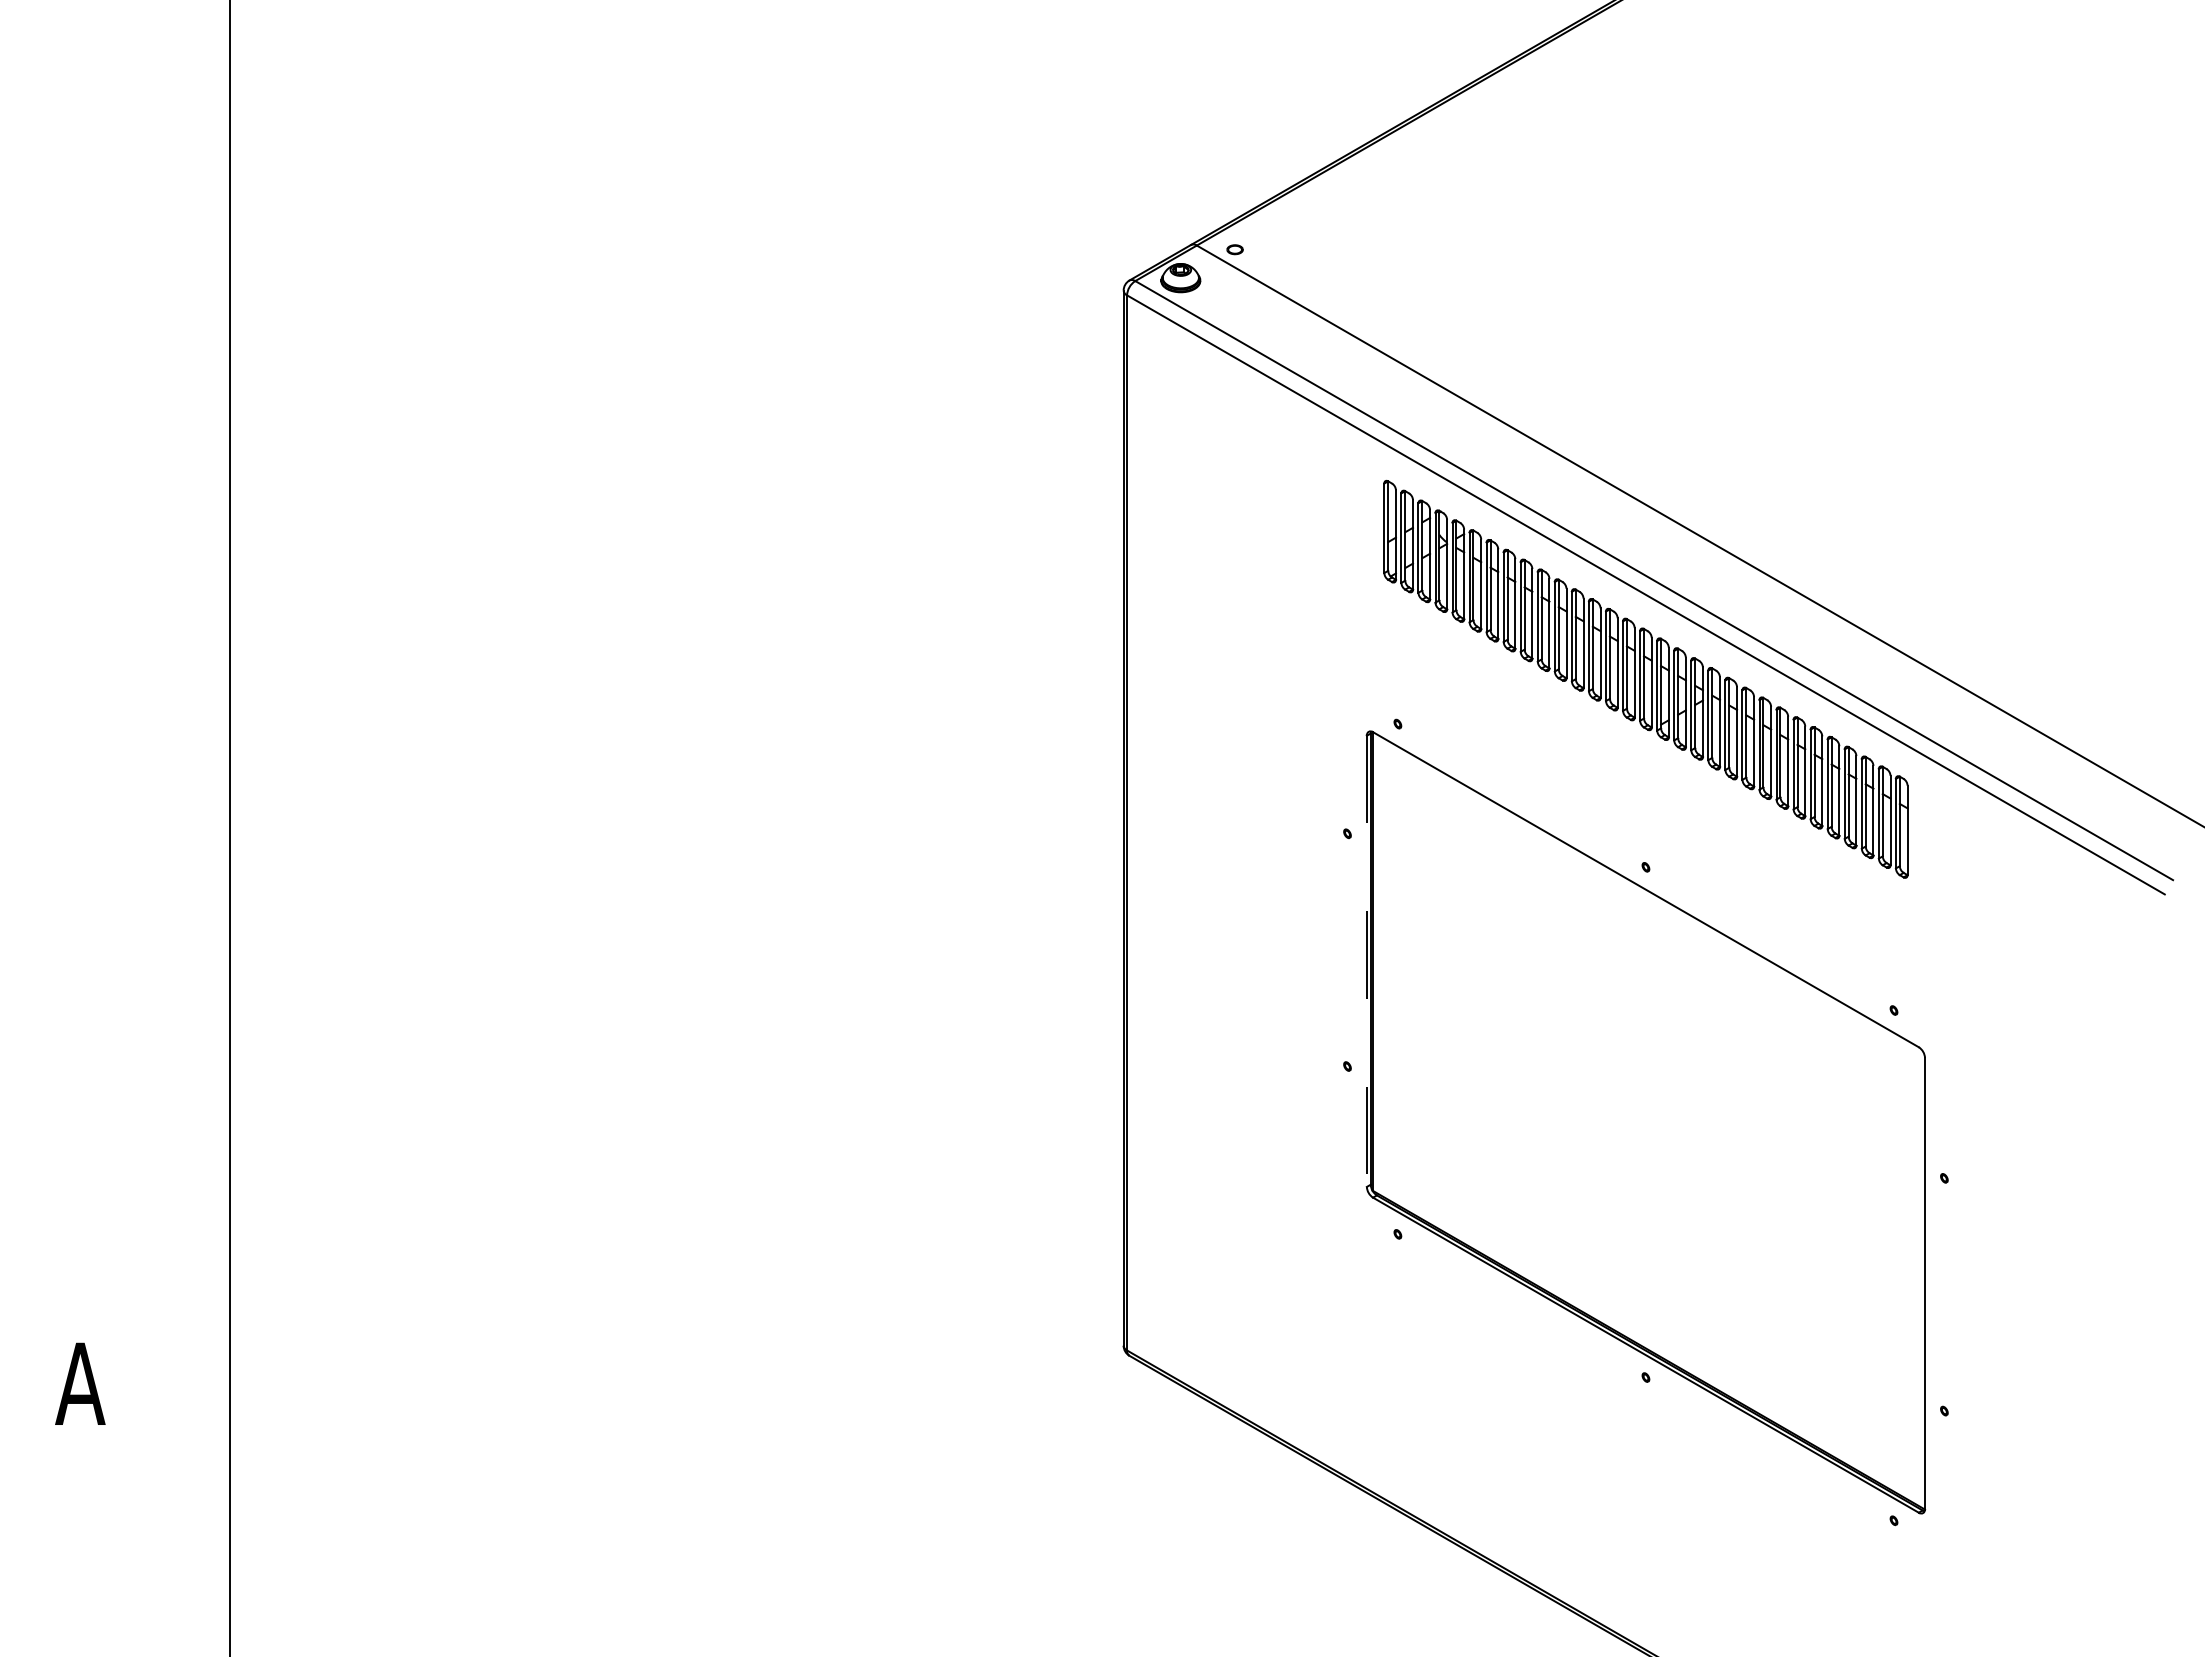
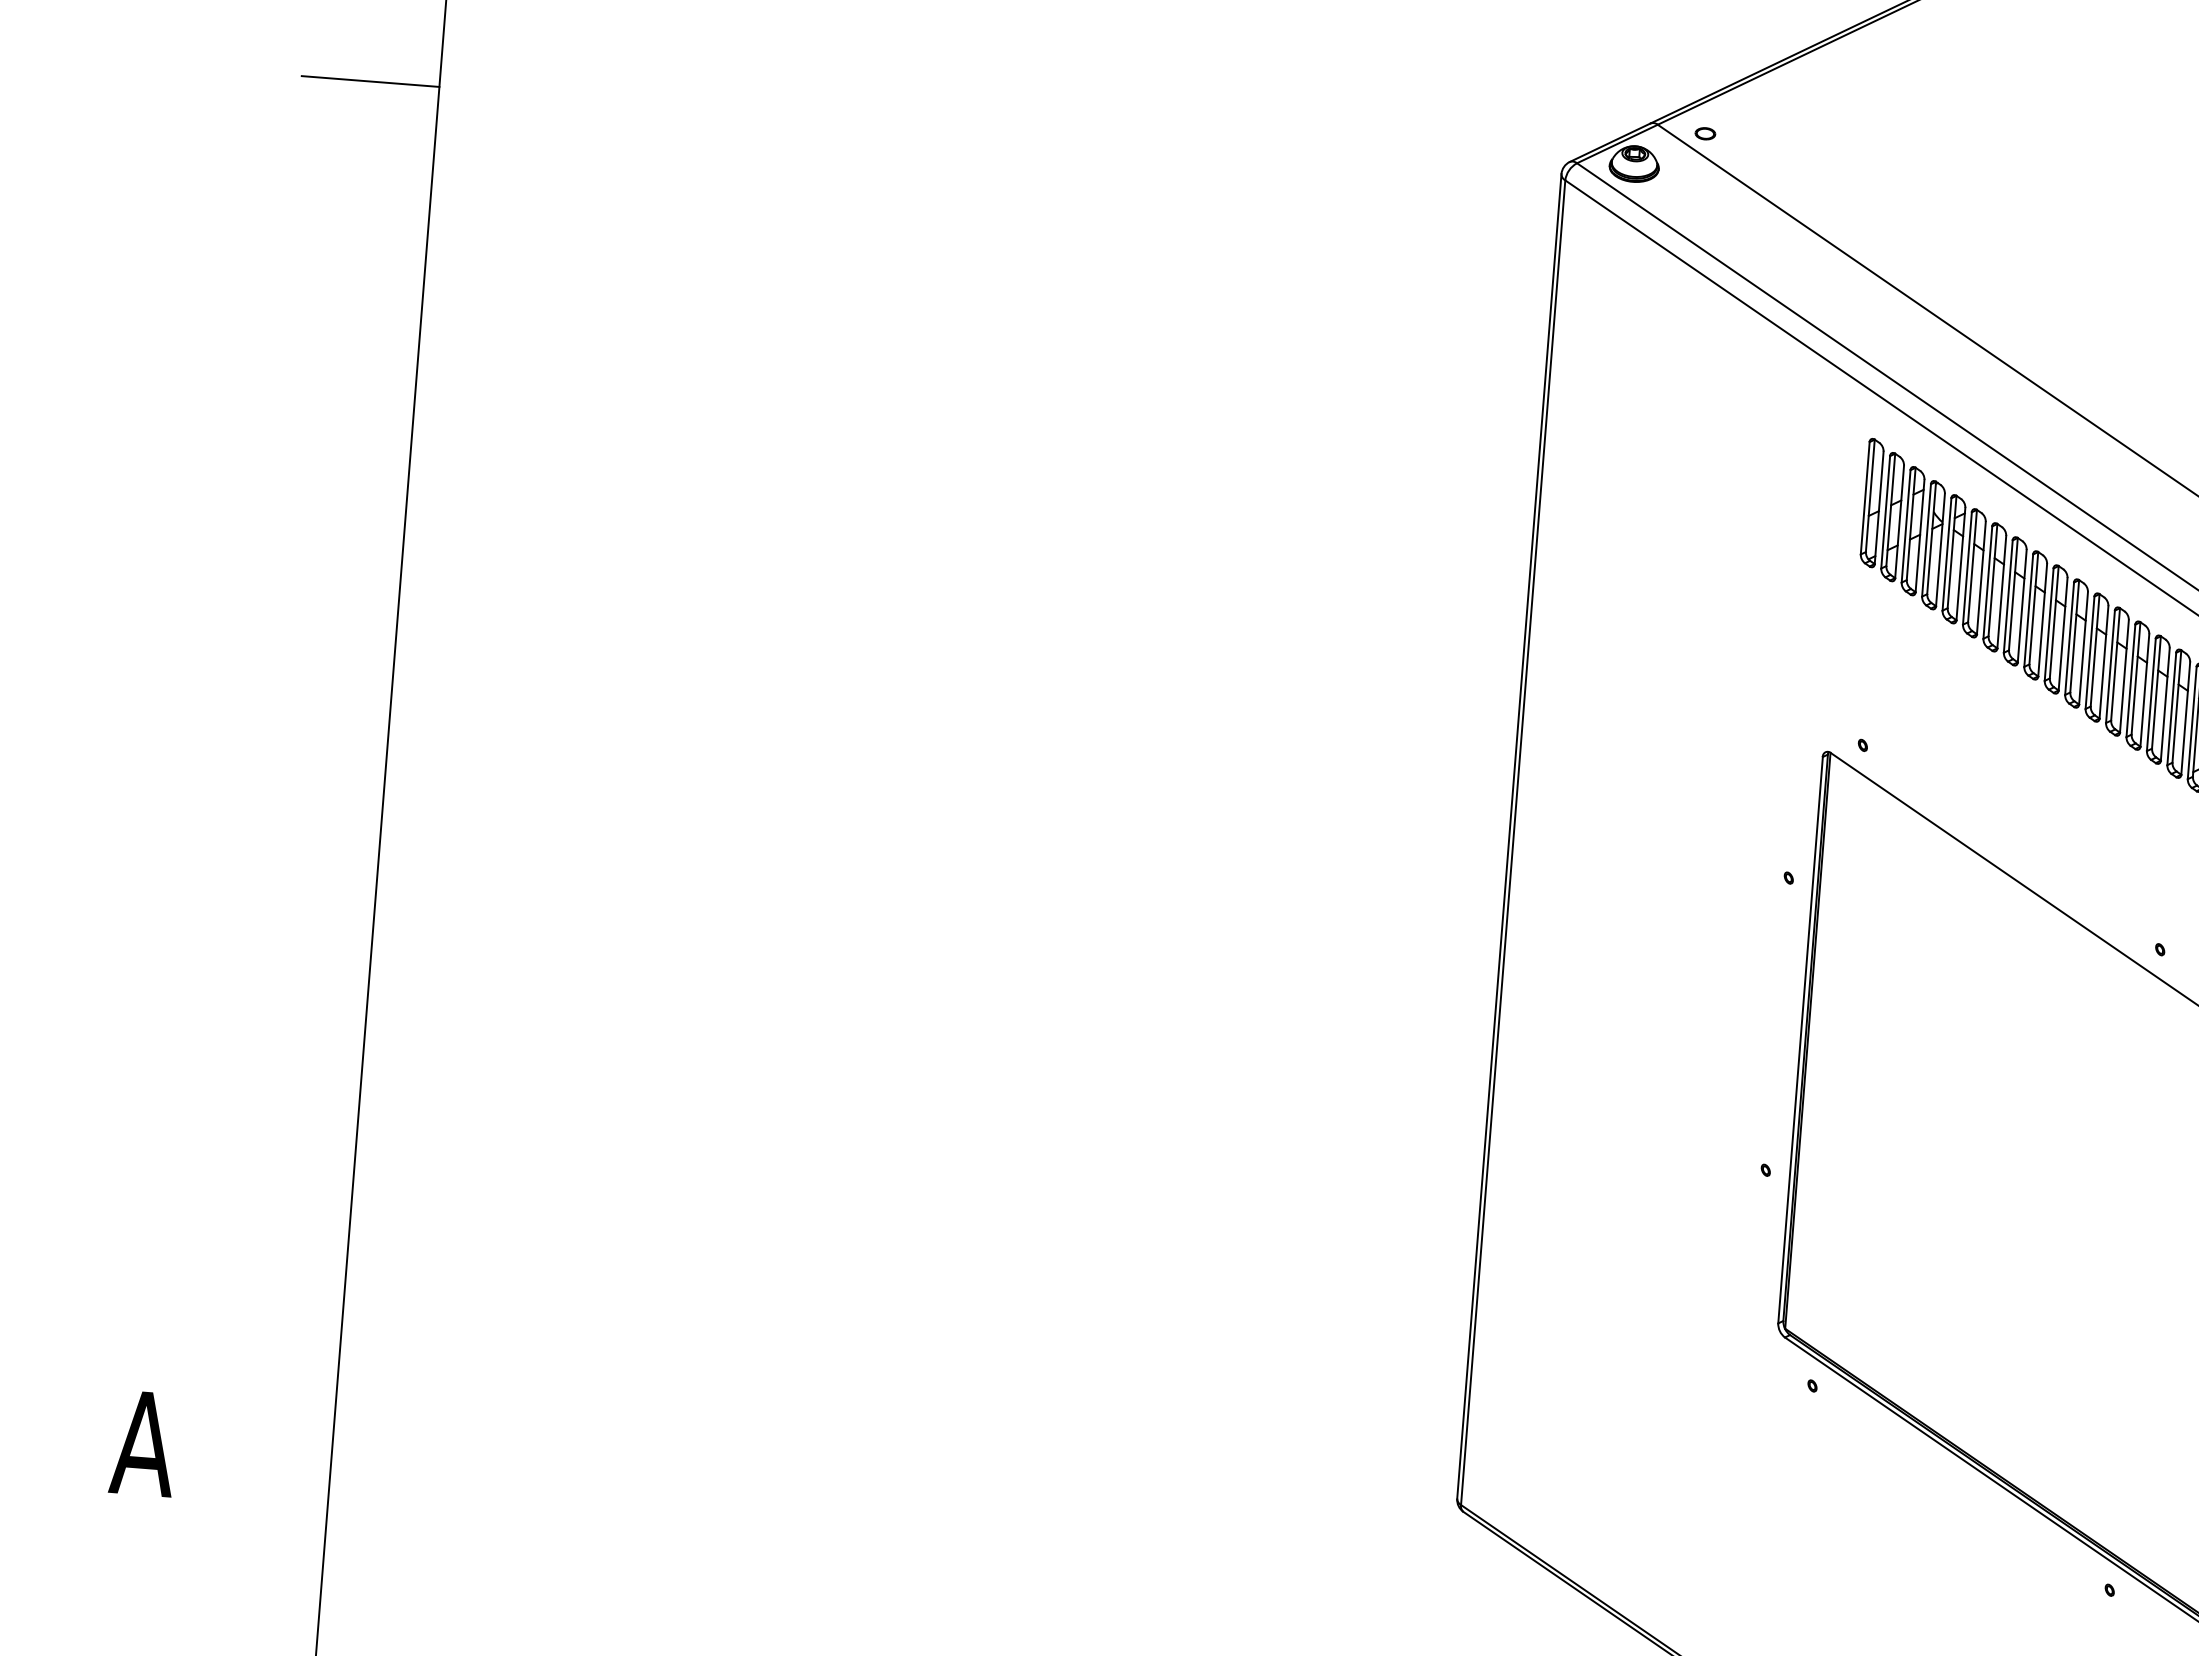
line: (174, 291) -> (369, 81), added
line: (1366, 961) -> (1800, 1040), dashed -> solid

